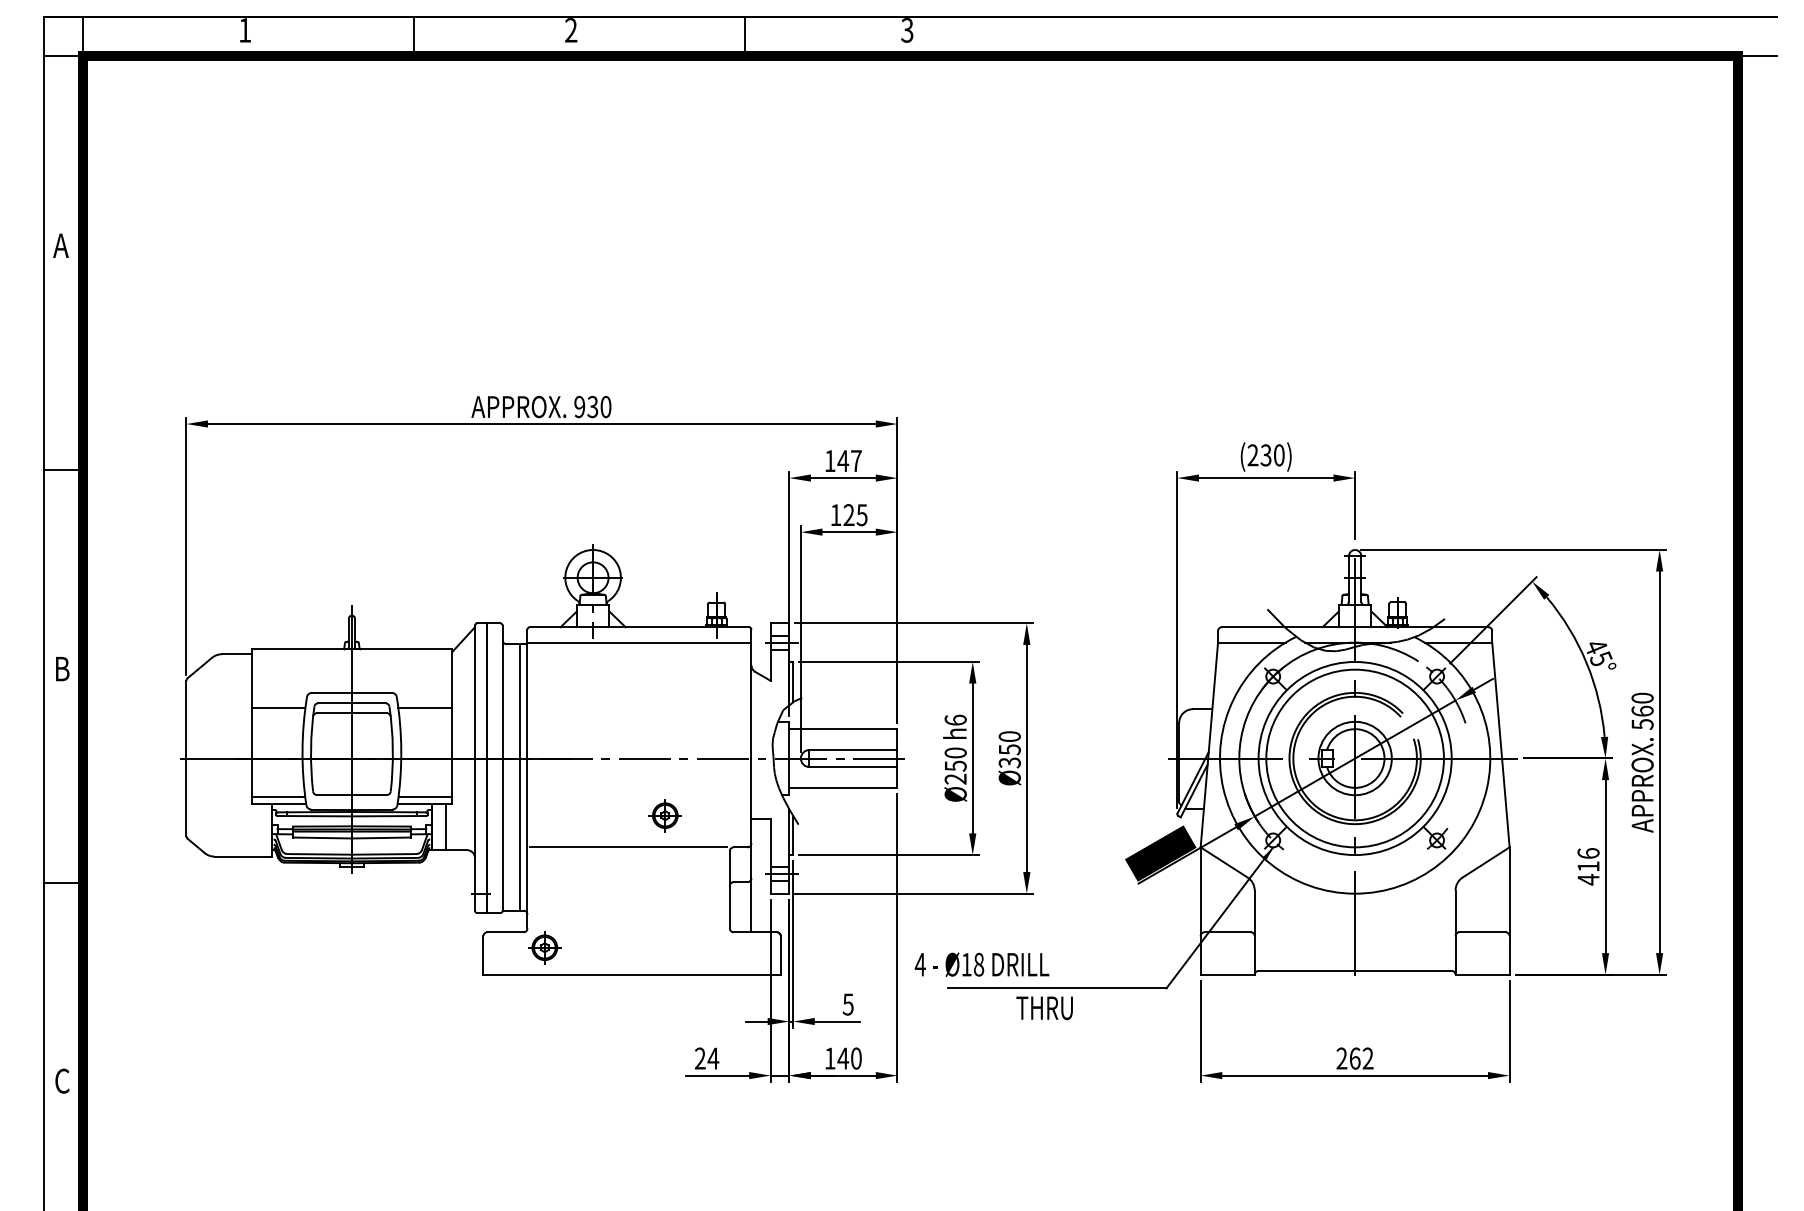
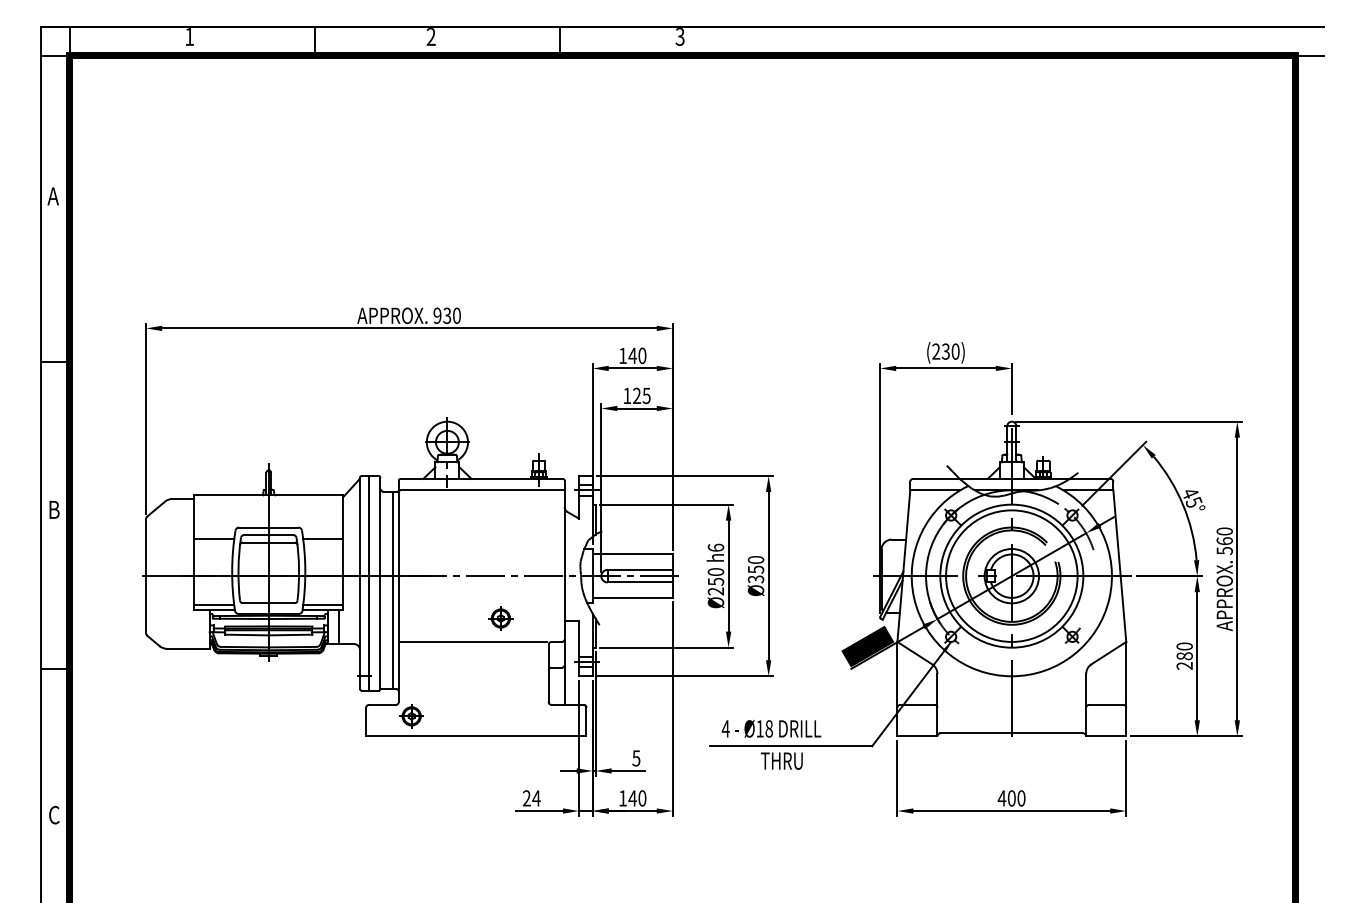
text: (856, 460) -> (642, 355), 147 -> 140
text: (1588, 866) -> (1184, 656), 416 -> 280
text: (982, 964) -> (771, 728), moved
text: (1354, 1058) -> (1011, 798), 262 -> 400

